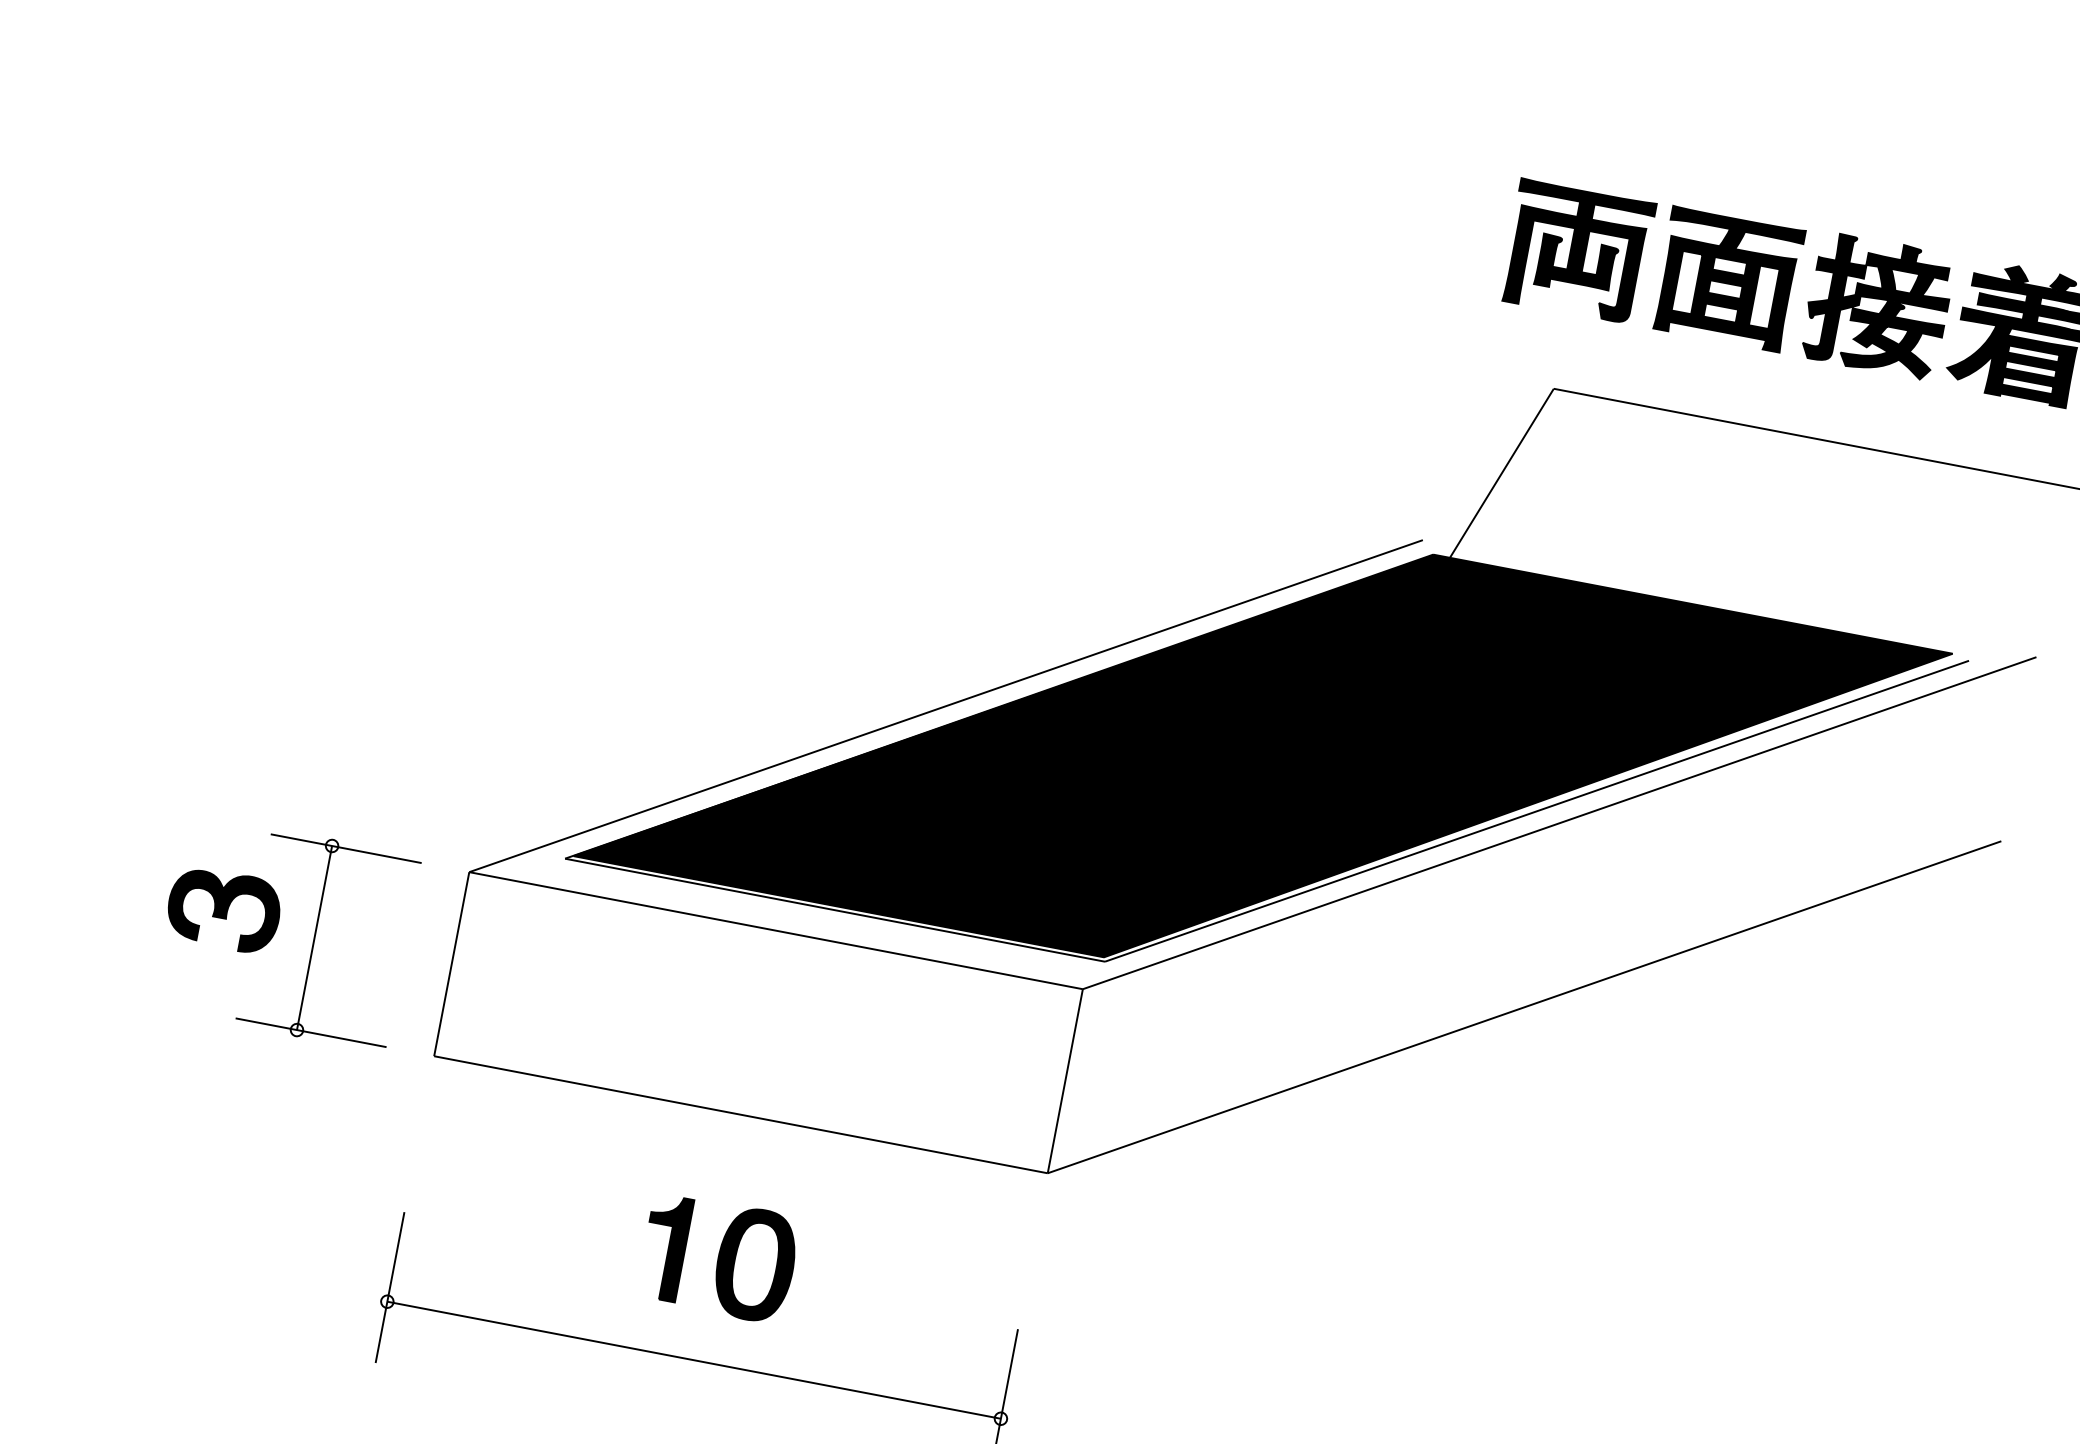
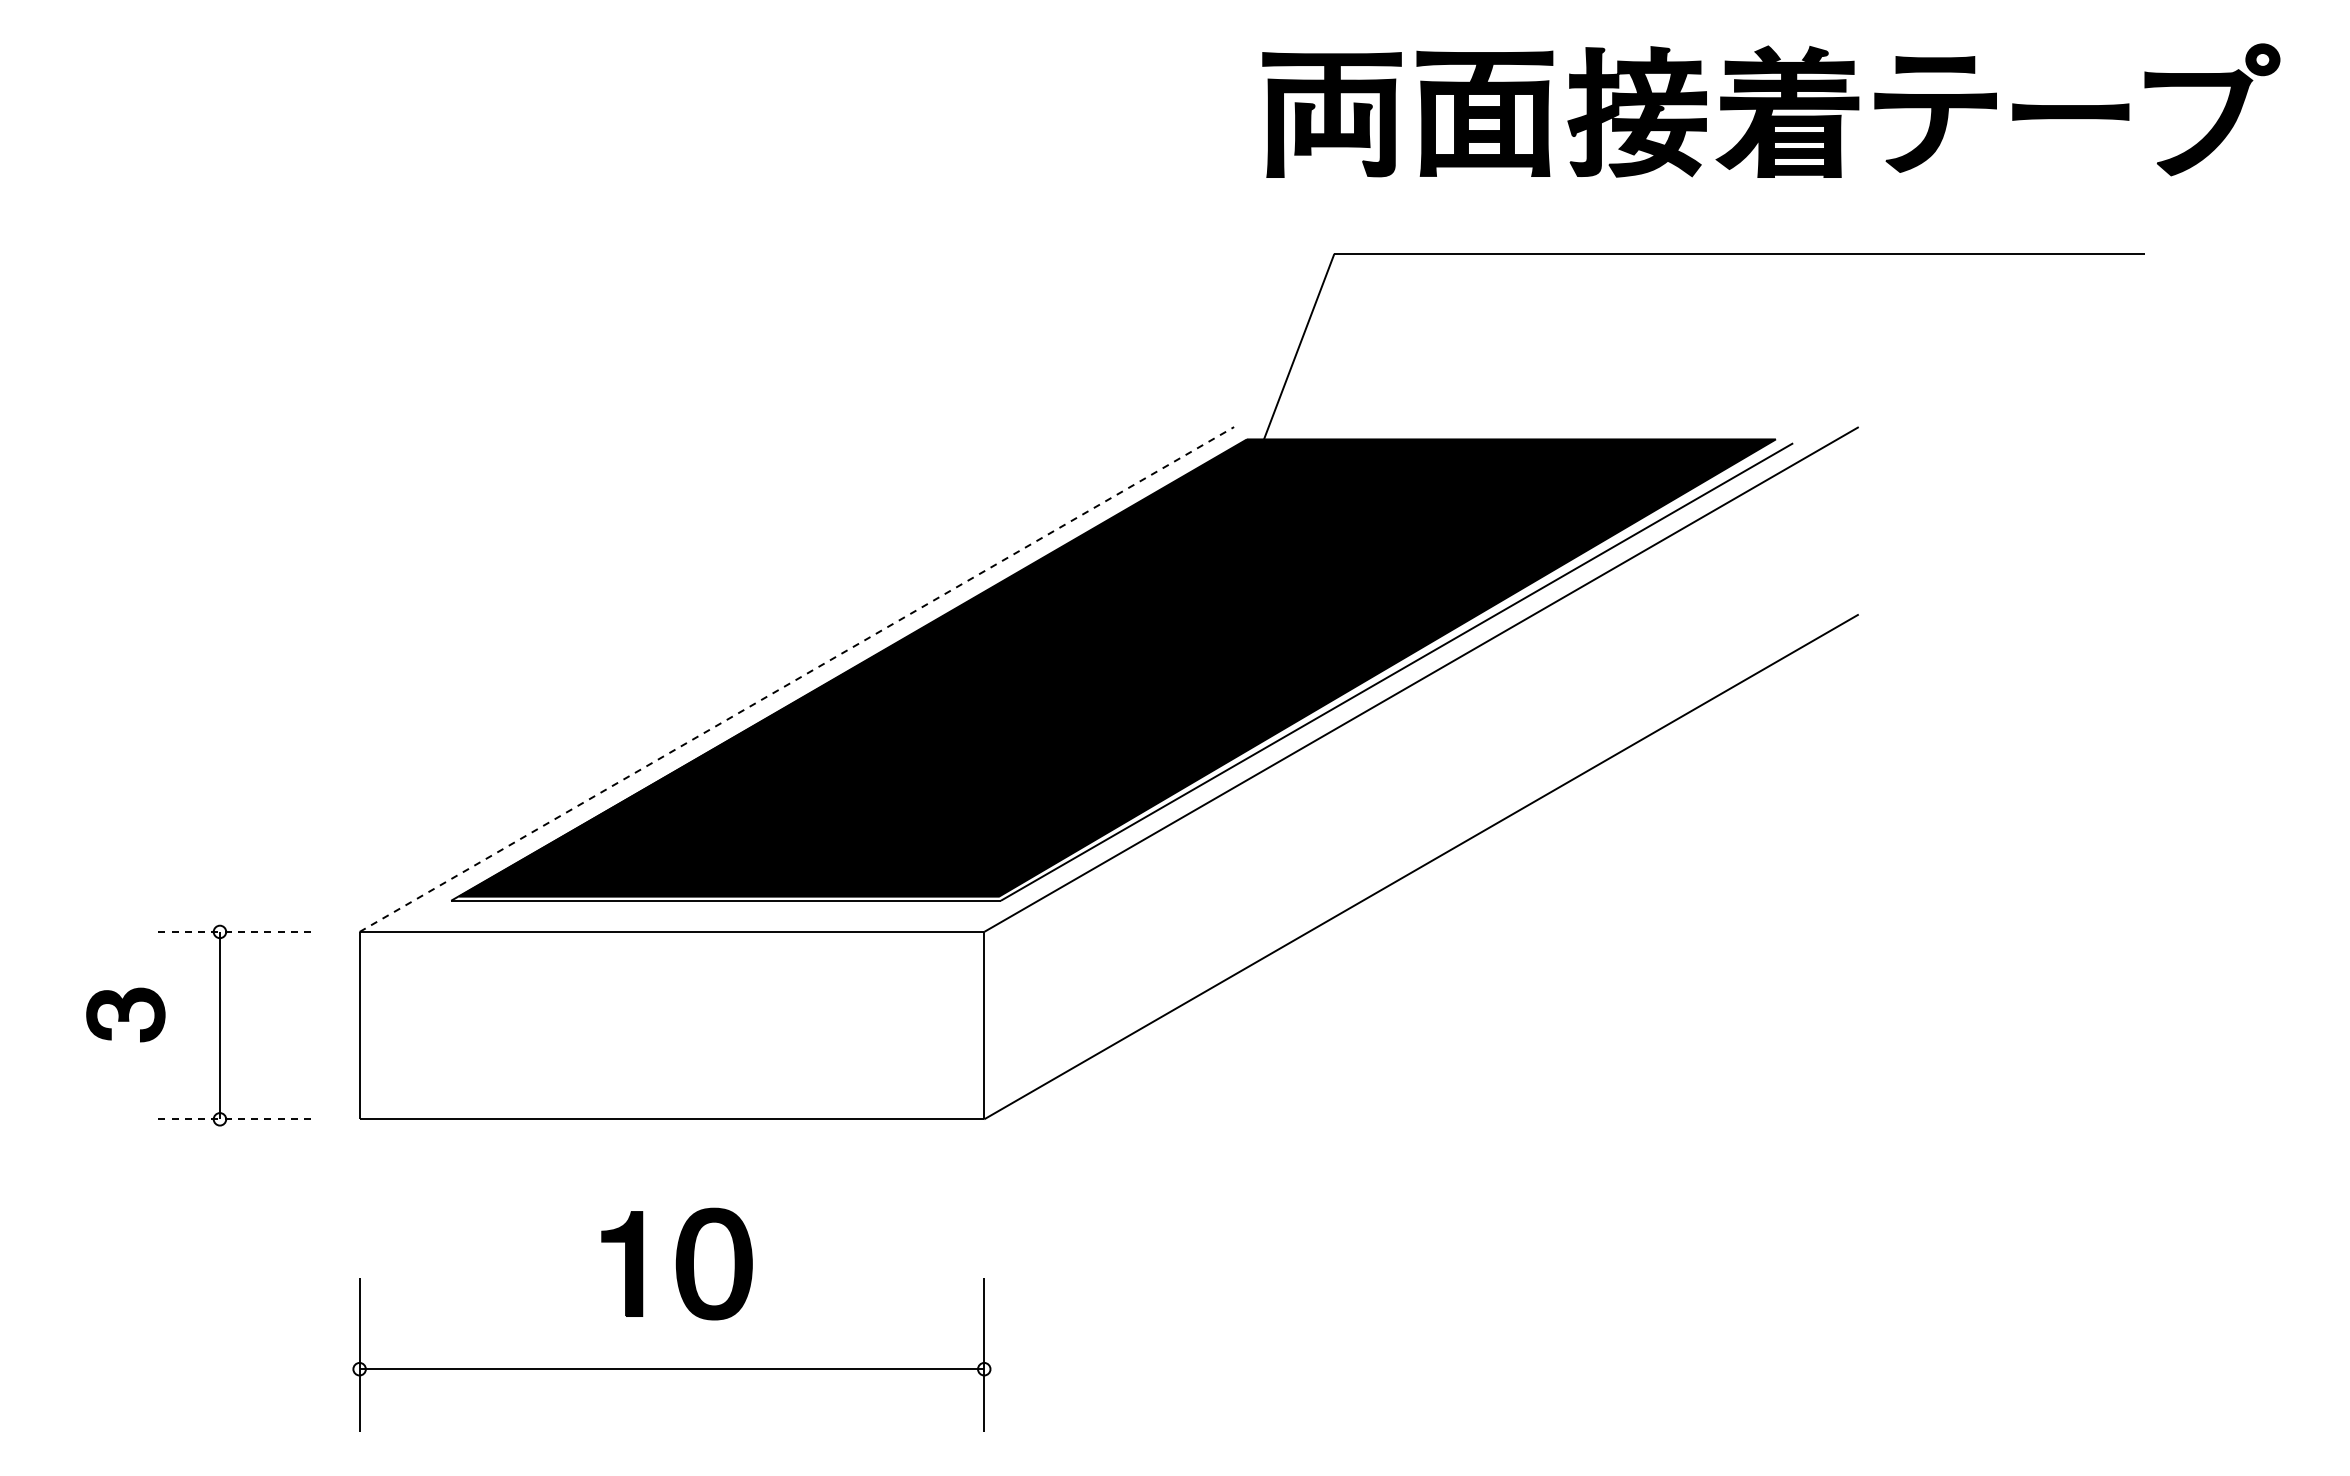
line: (945, 706) -> (796, 679), solid -> dashed
line: (346, 848) -> (234, 931), solid -> dashed
part: (223, 909) -> (125, 1014), size x0.7
line: (311, 1032) -> (234, 1119), solid -> dashed

